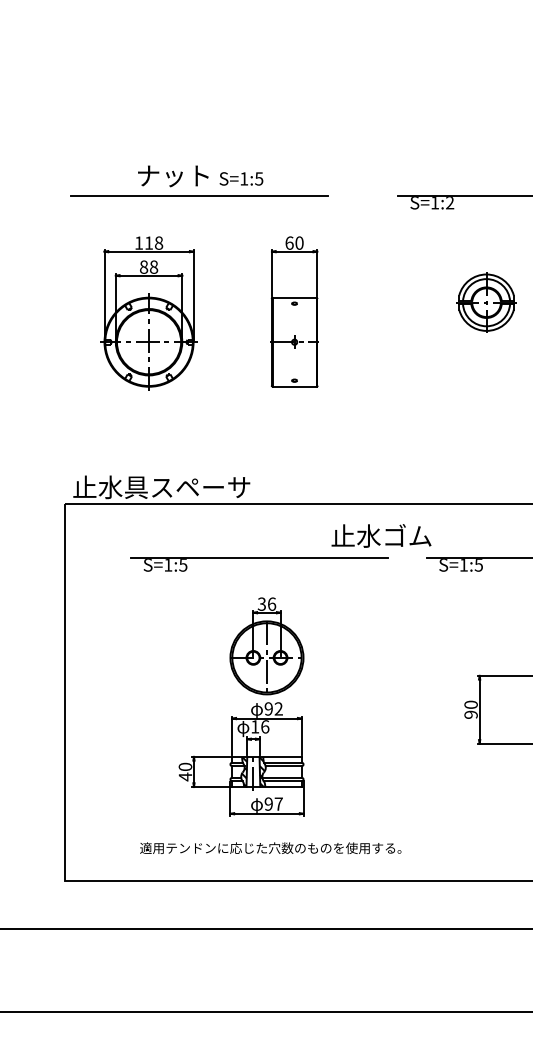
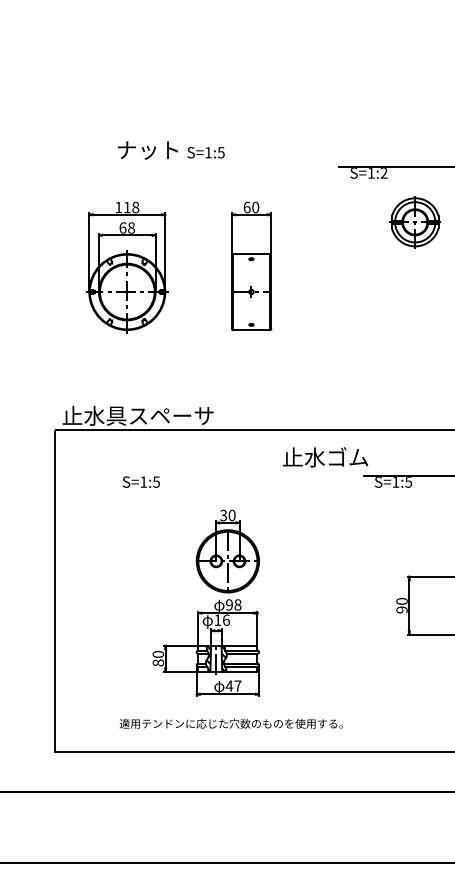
line: (199, 196) -> (170, 167), removed
text: (143, 266) -> (122, 227), 88 -> 68
part: (485, 302) -> (414, 222), moved
line: (259, 558) -> (221, 476), removed
text: (271, 604) -> (231, 515), 36 -> 30
text: (278, 708) -> (237, 604), 92 -> 98
text: (185, 776) -> (158, 662), 40 -> 80
text: (268, 803) -> (229, 685), 97 -> 47

